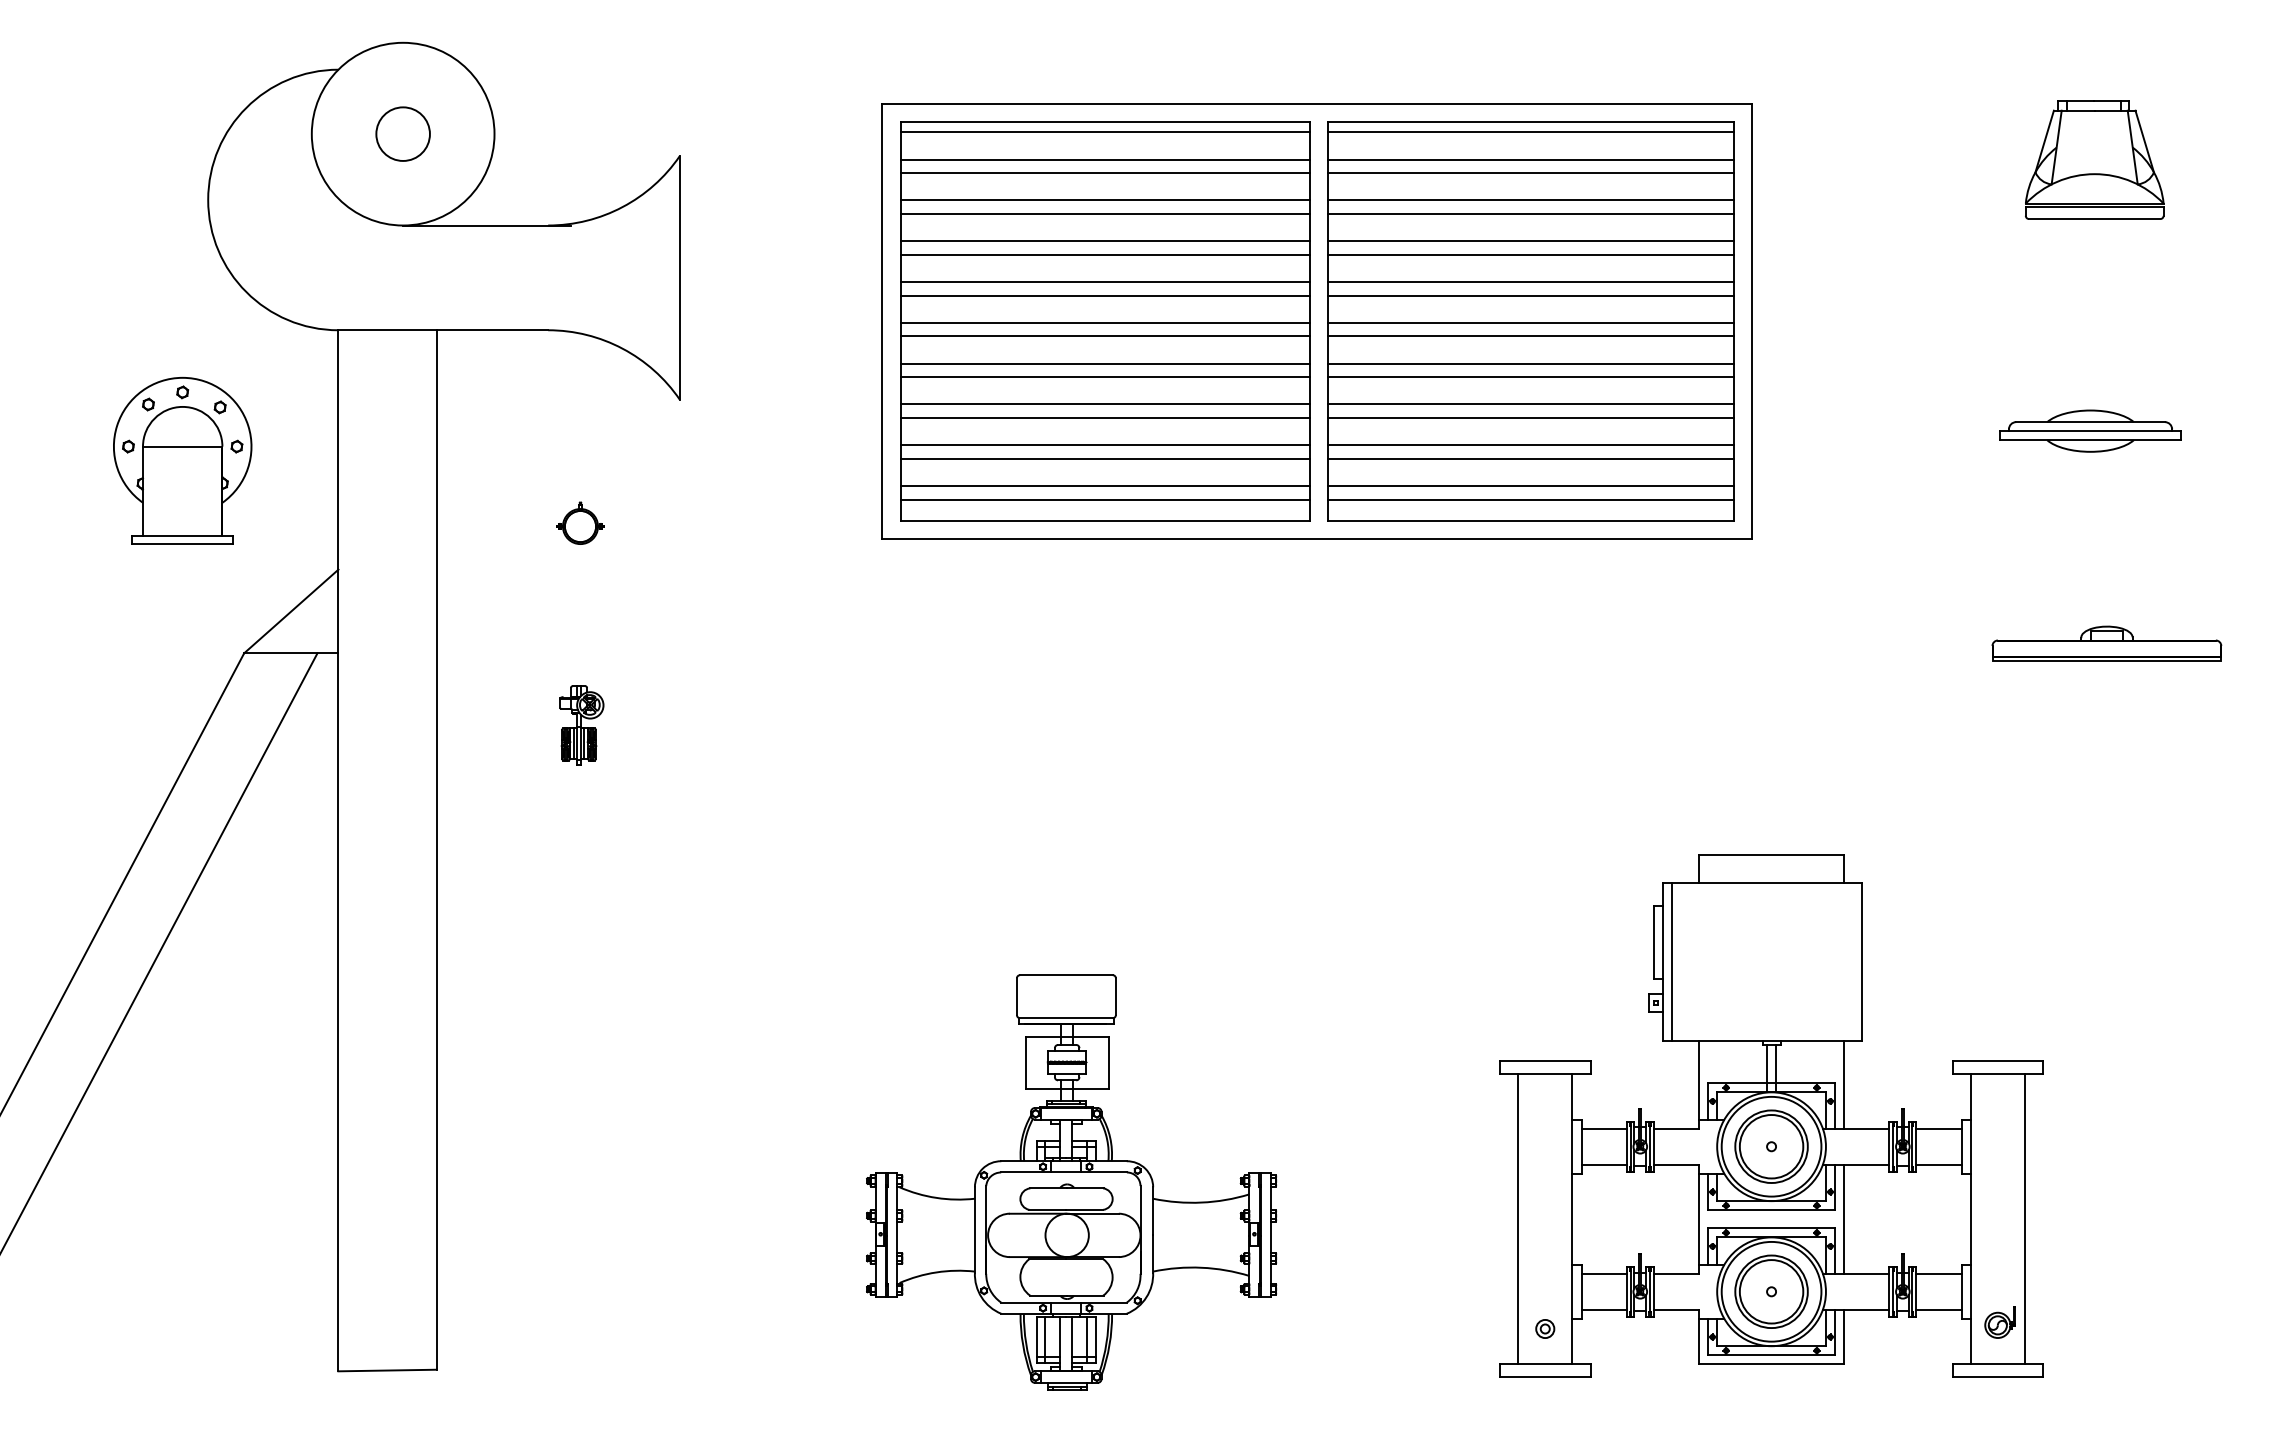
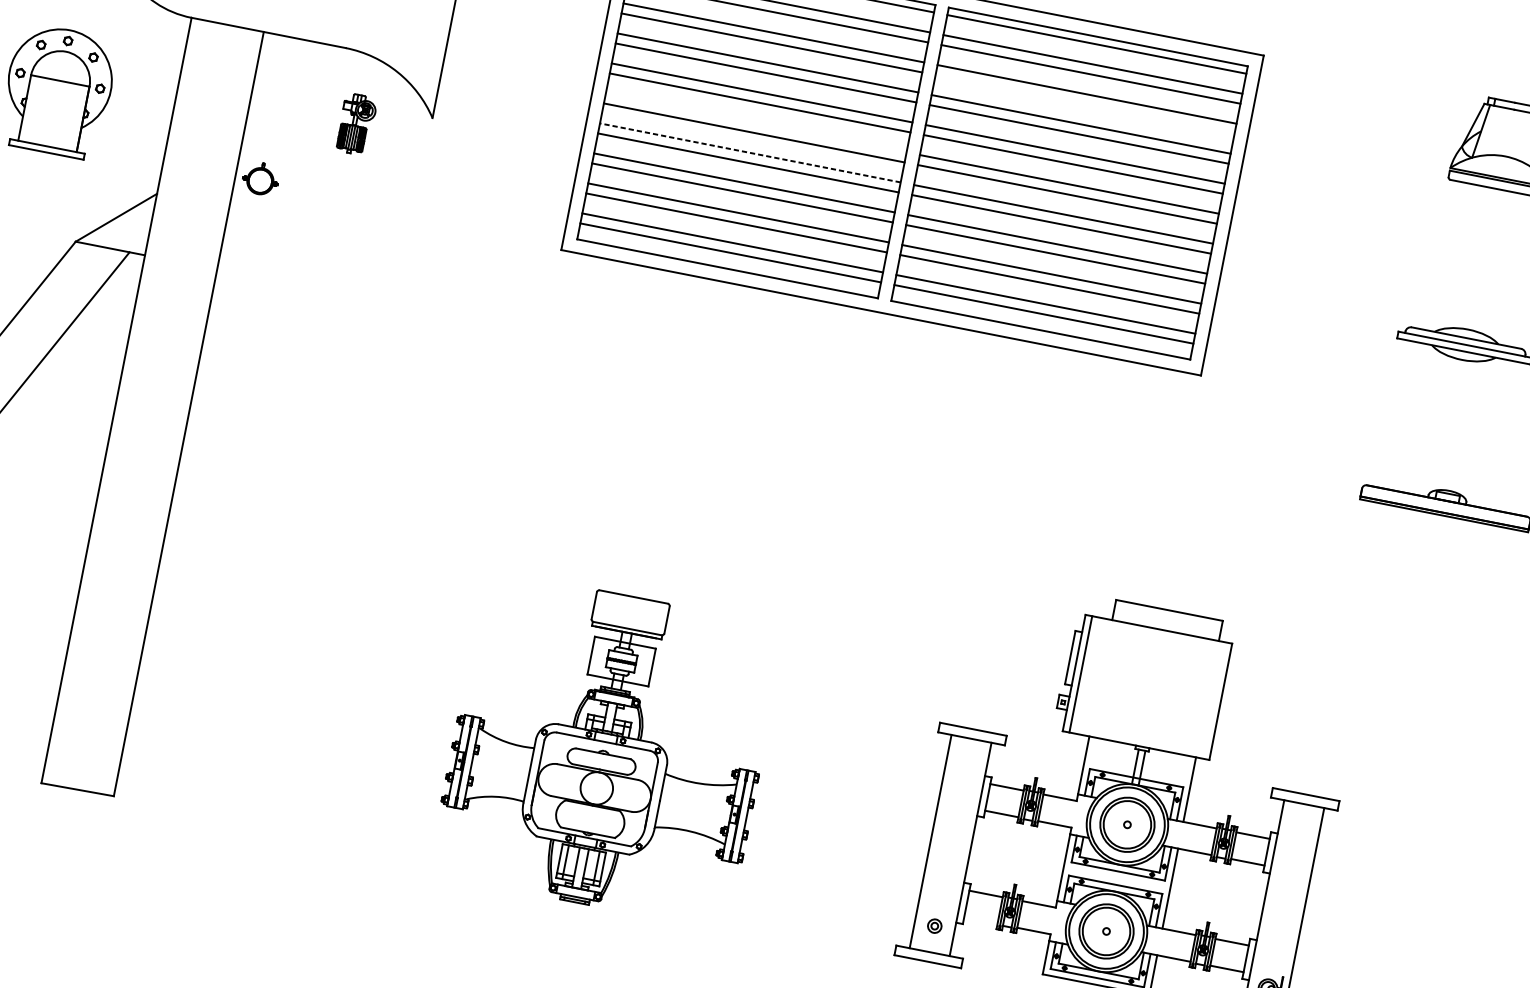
line: (1530, 214) -> (1084, 104), removed
line: (1104, 322) -> (755, 122), removed
line: (1105, 363) -> (750, 152), solid -> dashed
part: (580, 522) -> (260, 178), moved
part: (581, 725) -> (356, 124), moved
line: (1603, 1309) -> (980, 920), removed

